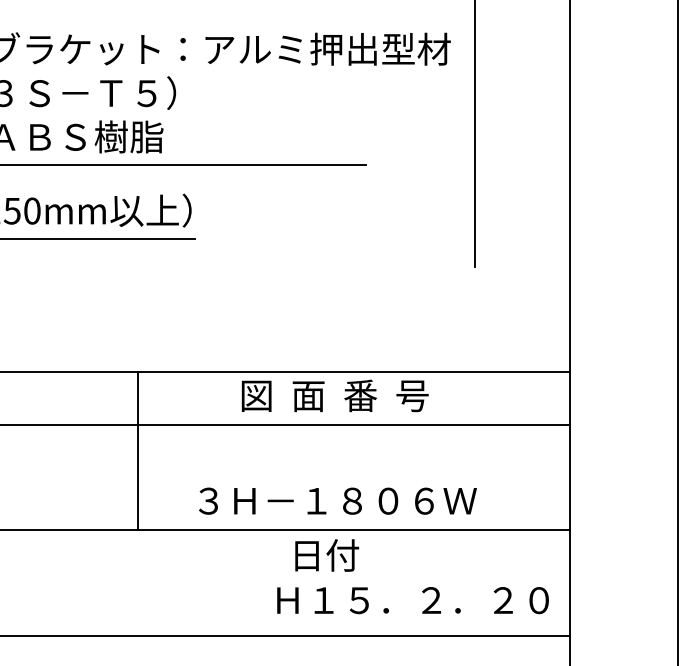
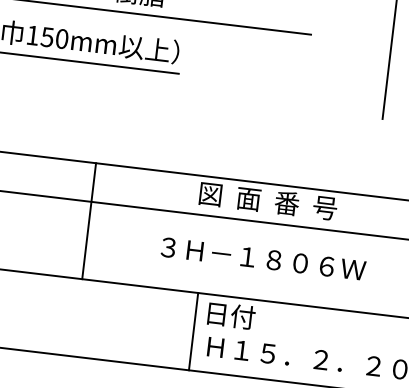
line: (137, 451) -> (88, 221), moved
text: (337, 500) -> (263, 258), moved
text: (327, 555) -> (231, 315), moved
line: (255, 582) -> (193, 331), added

